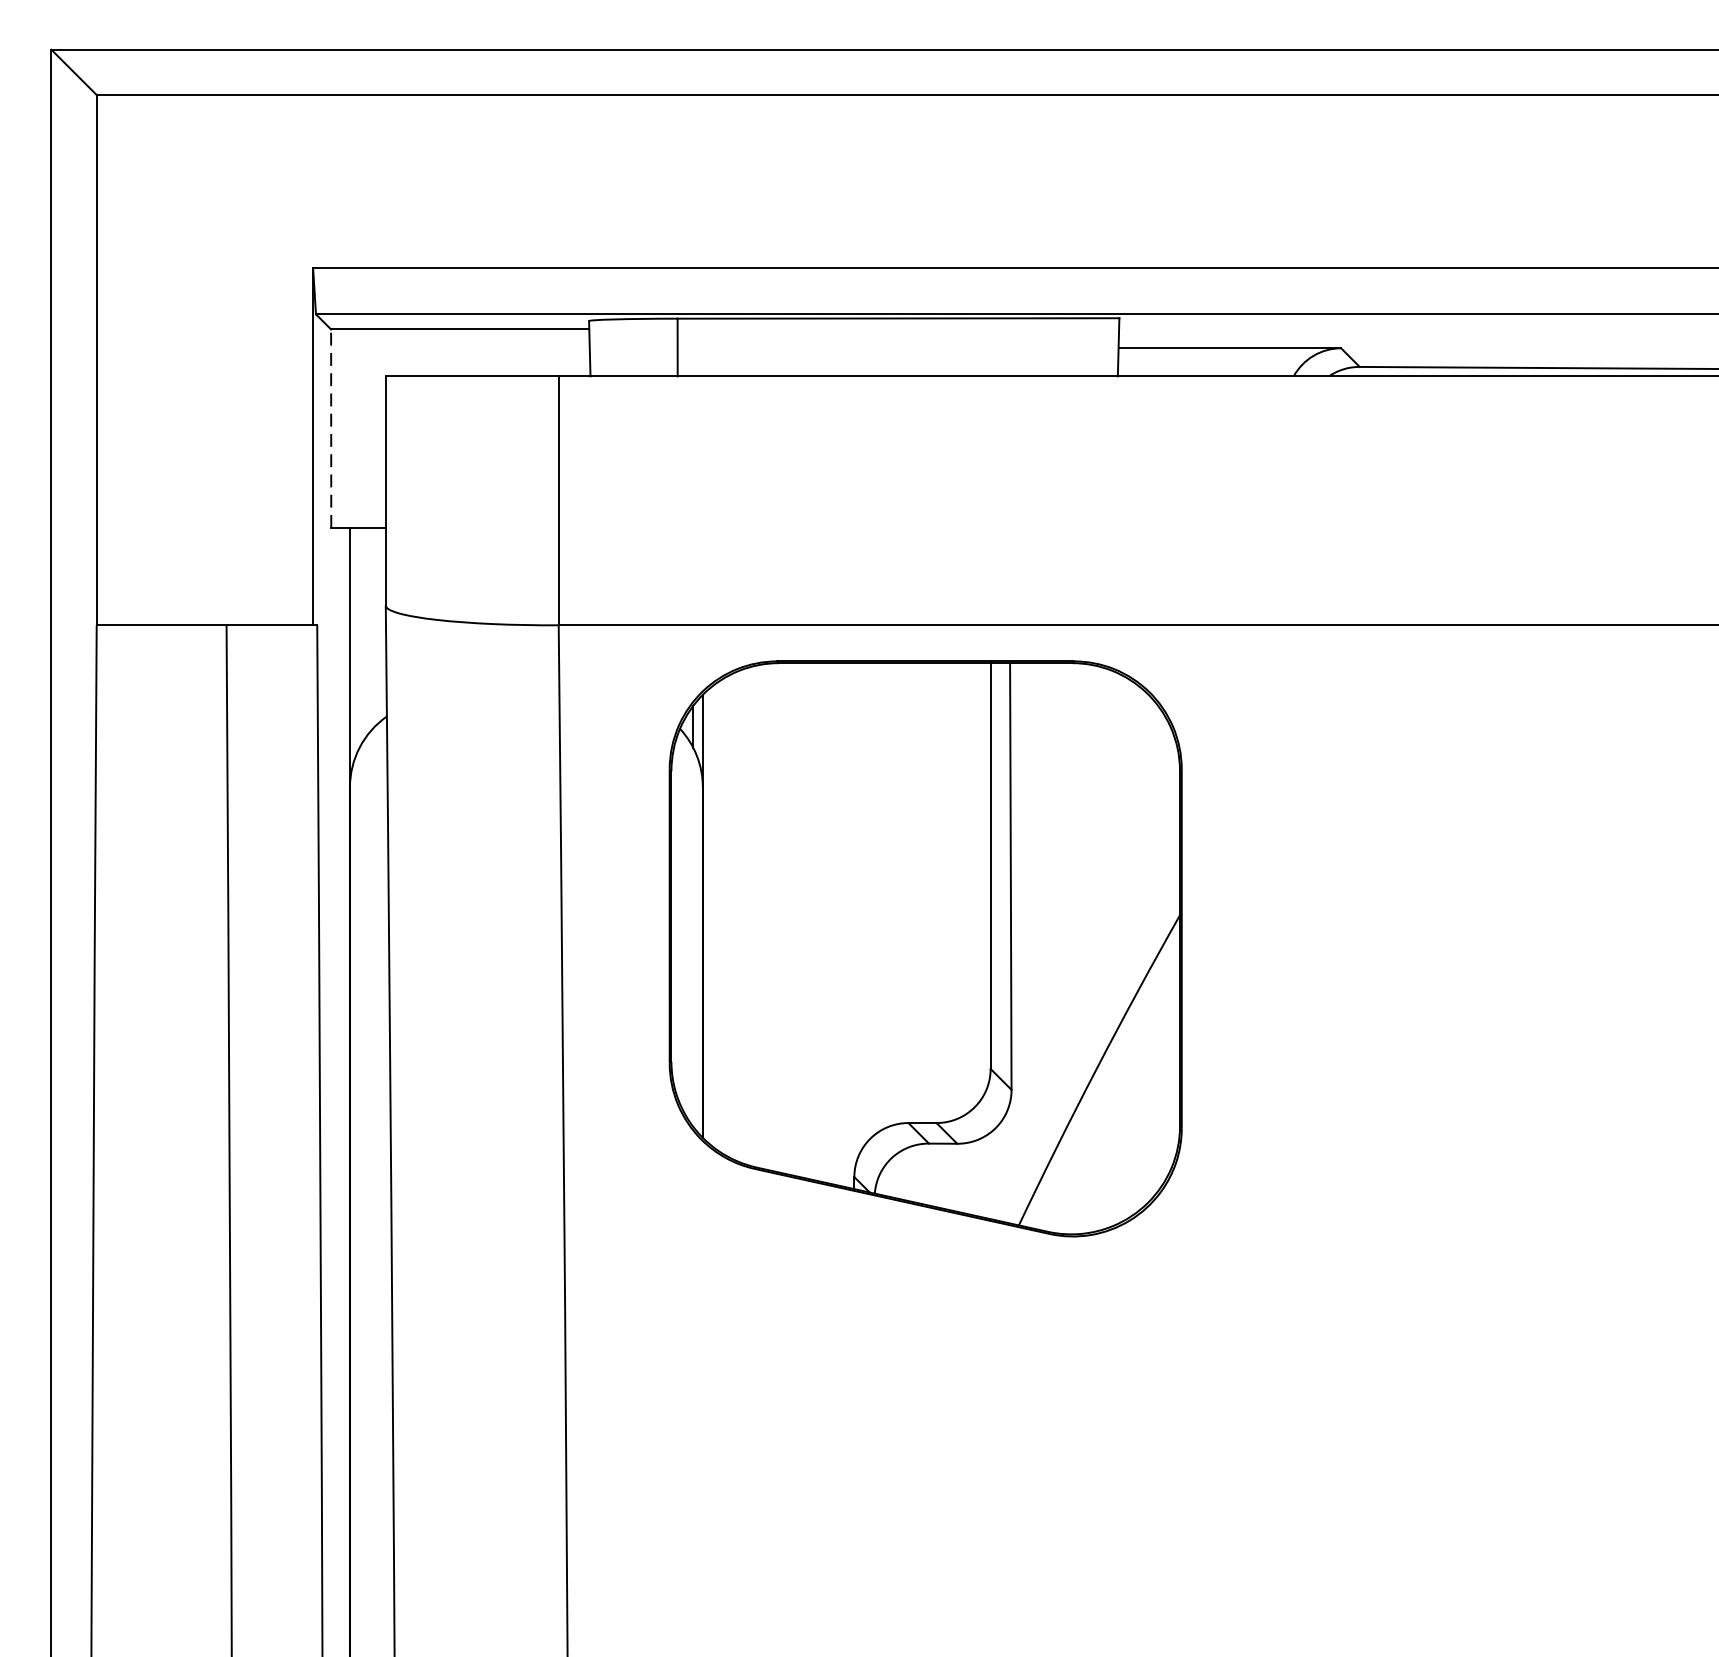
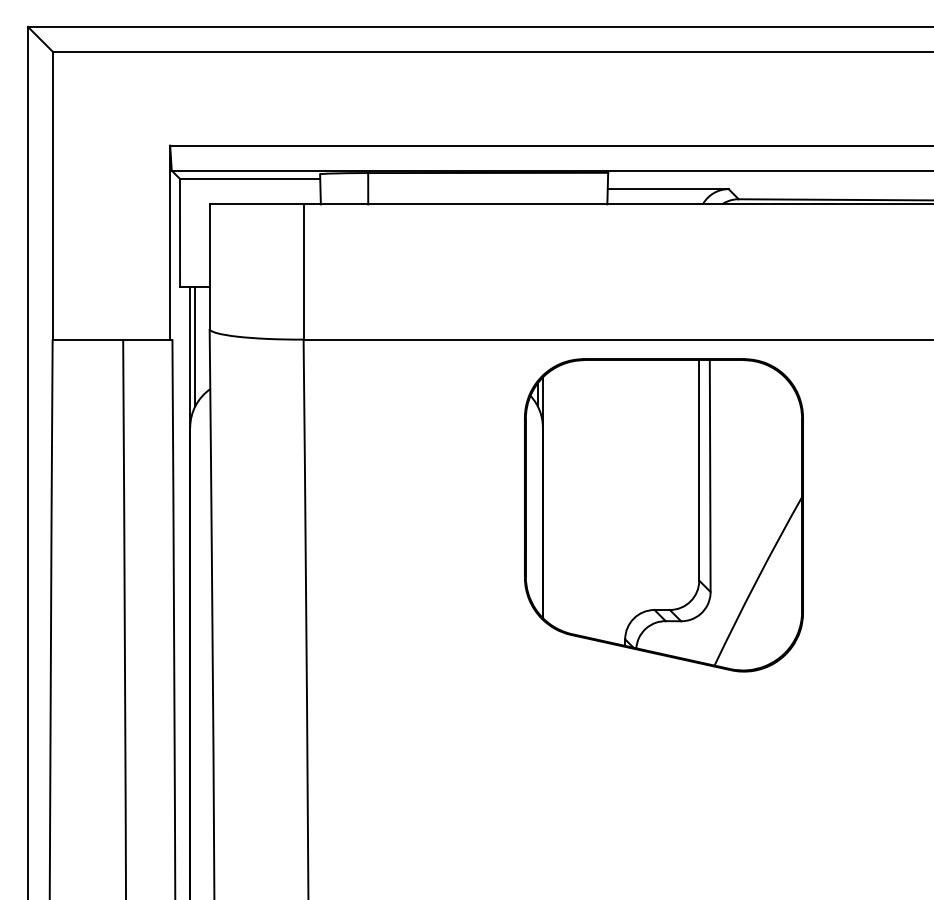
line: (332, 428) -> (180, 232), dashed -> solid
line: (359, 637) -> (195, 346), added
part: (924, 949) -> (663, 515), moved

